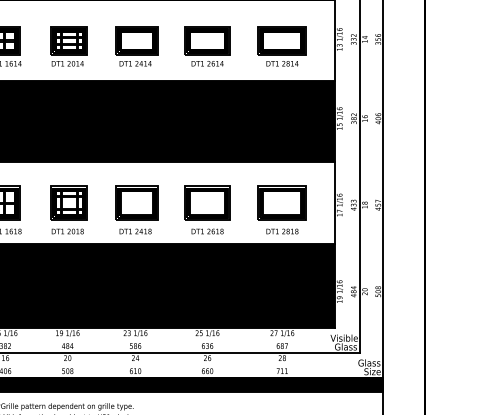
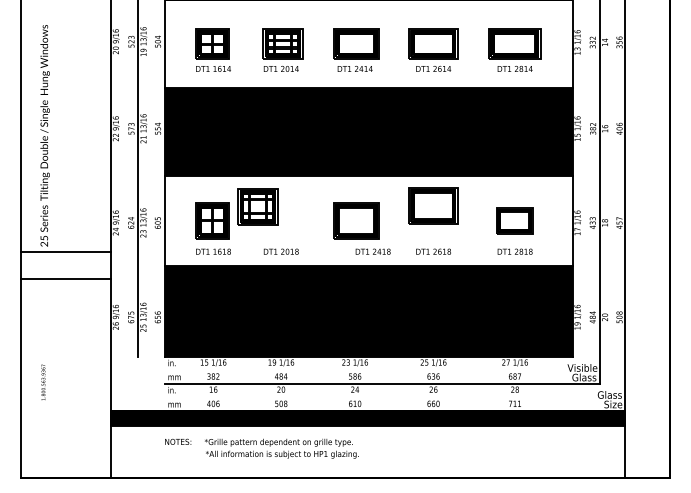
part: (68, 202) -> (257, 206), moved
part: (207, 202) -> (433, 205), moved
part: (281, 202) -> (514, 220), size x0.7
text: (134, 231) -> (372, 251), moved

